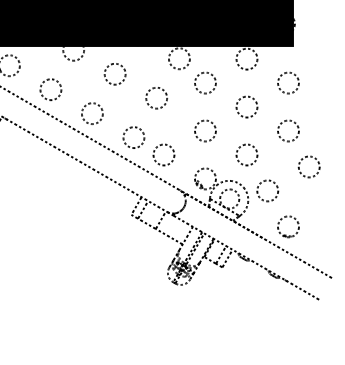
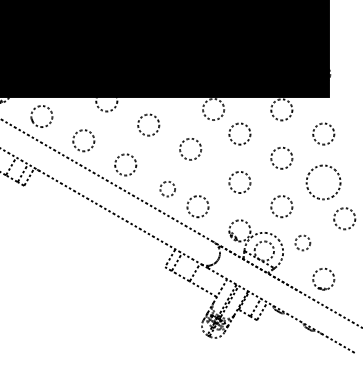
circle: (288, 131) -> (323, 182), size x1.6
circle: (133, 136) -> (167, 188), size x0.7
circle: (267, 190) -> (302, 242), size x0.7

